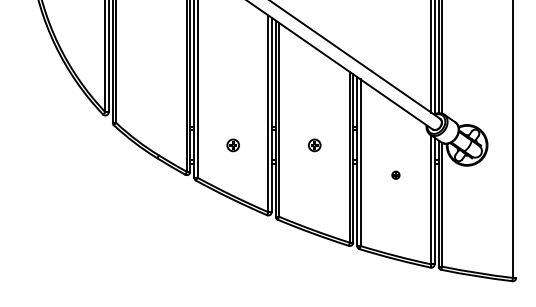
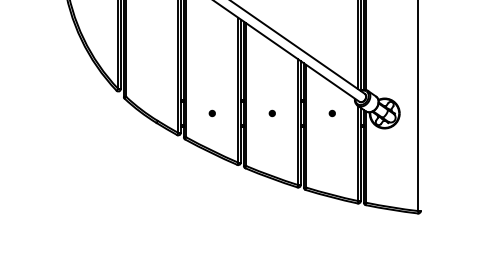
part: (231, 145) -> (211, 113), size x0.62
part: (313, 145) -> (271, 113), size x0.62
part: (394, 175) -> (331, 113), moved

